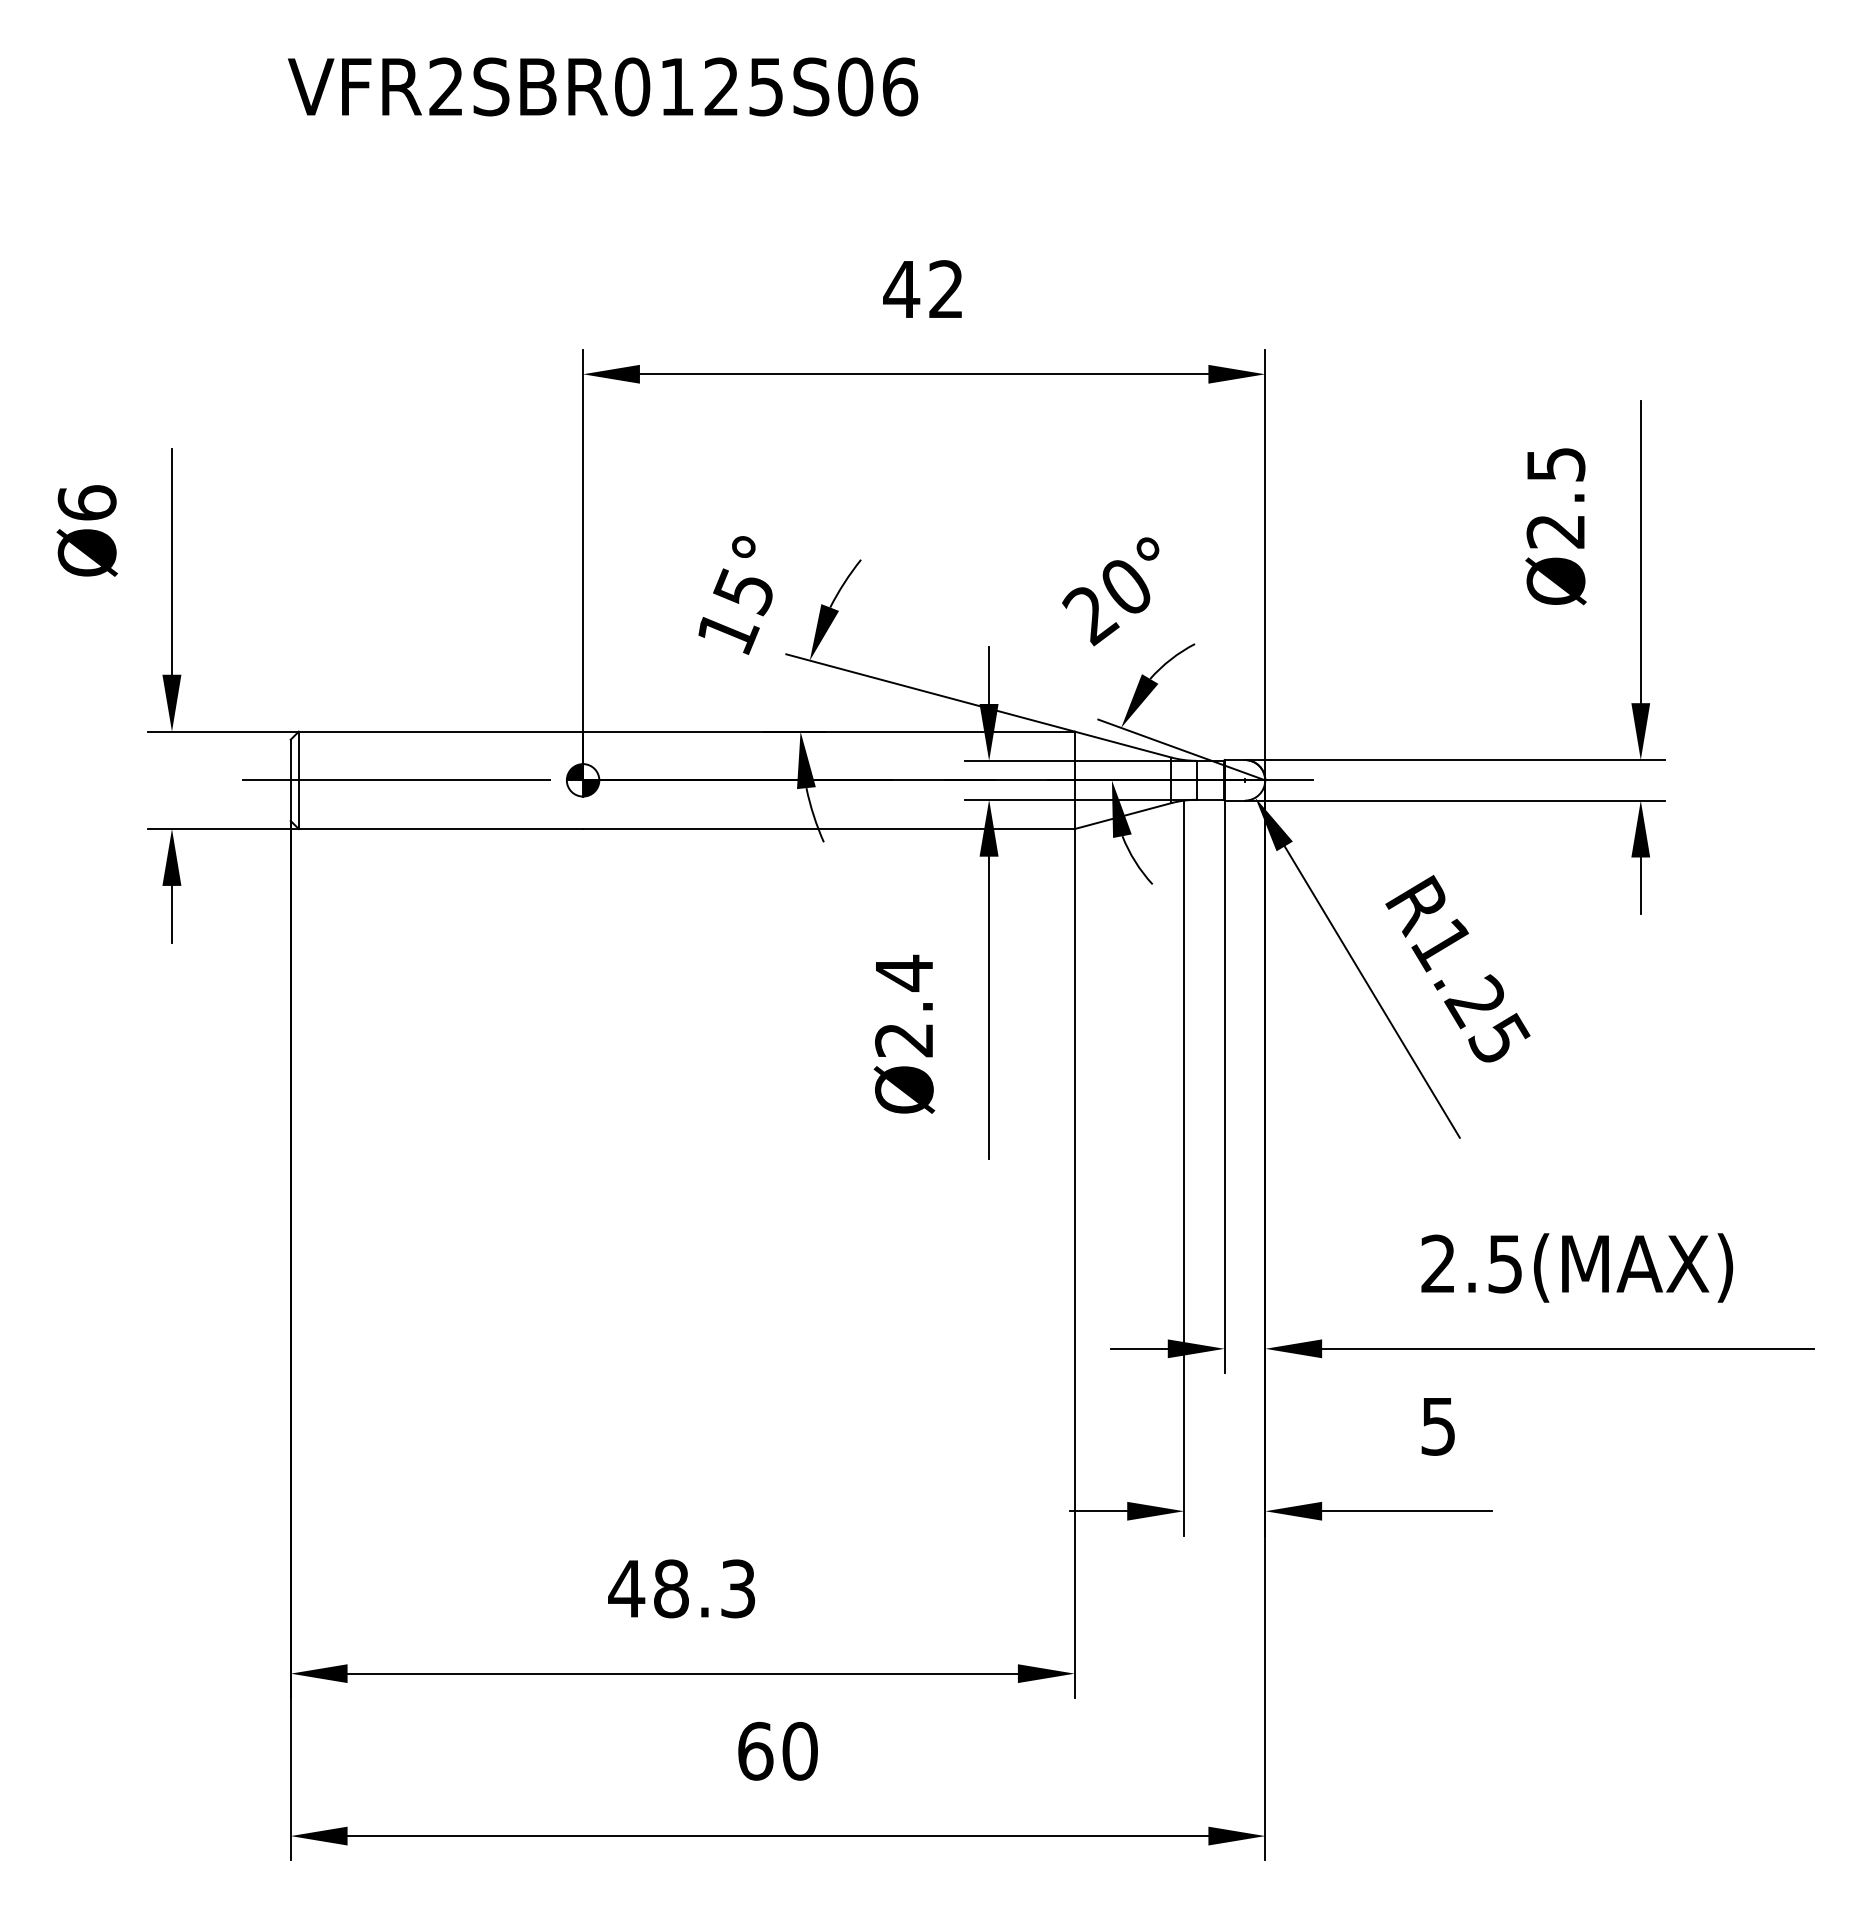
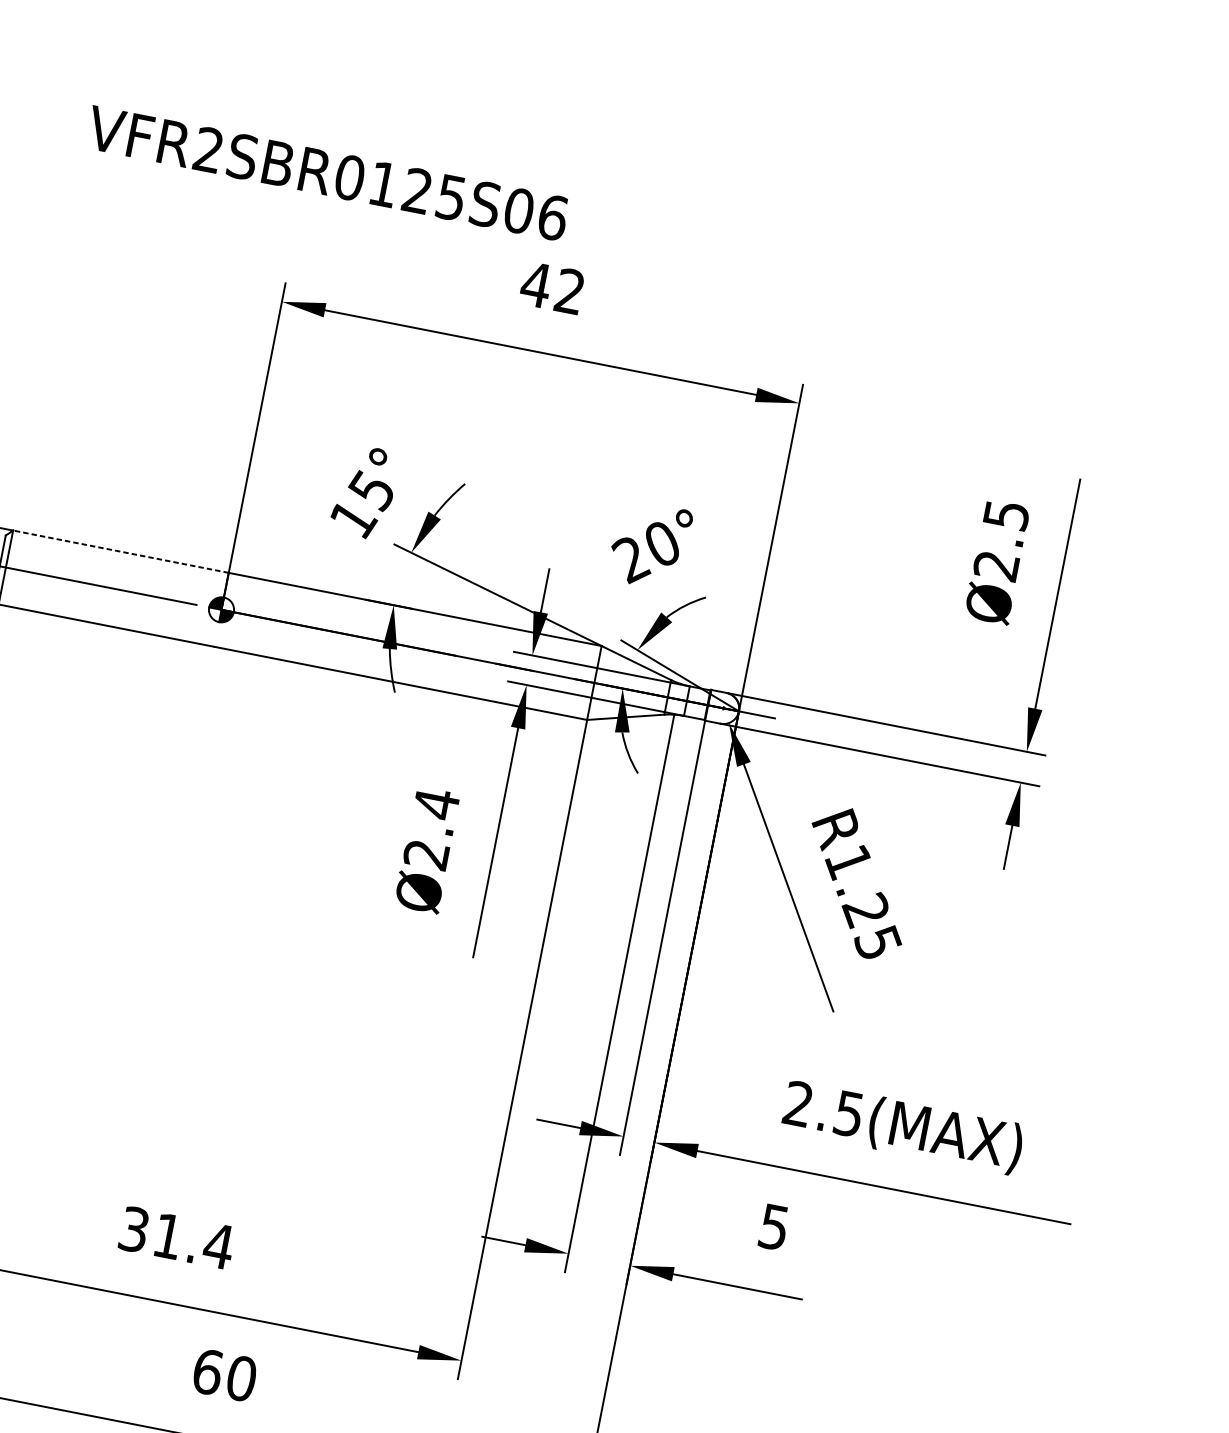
text: (603, 86) -> (327, 173), moved
line: (440, 731) -> (120, 551), solid -> dashed
text: (682, 1588) -> (176, 1237), 48.3 -> 31.4

